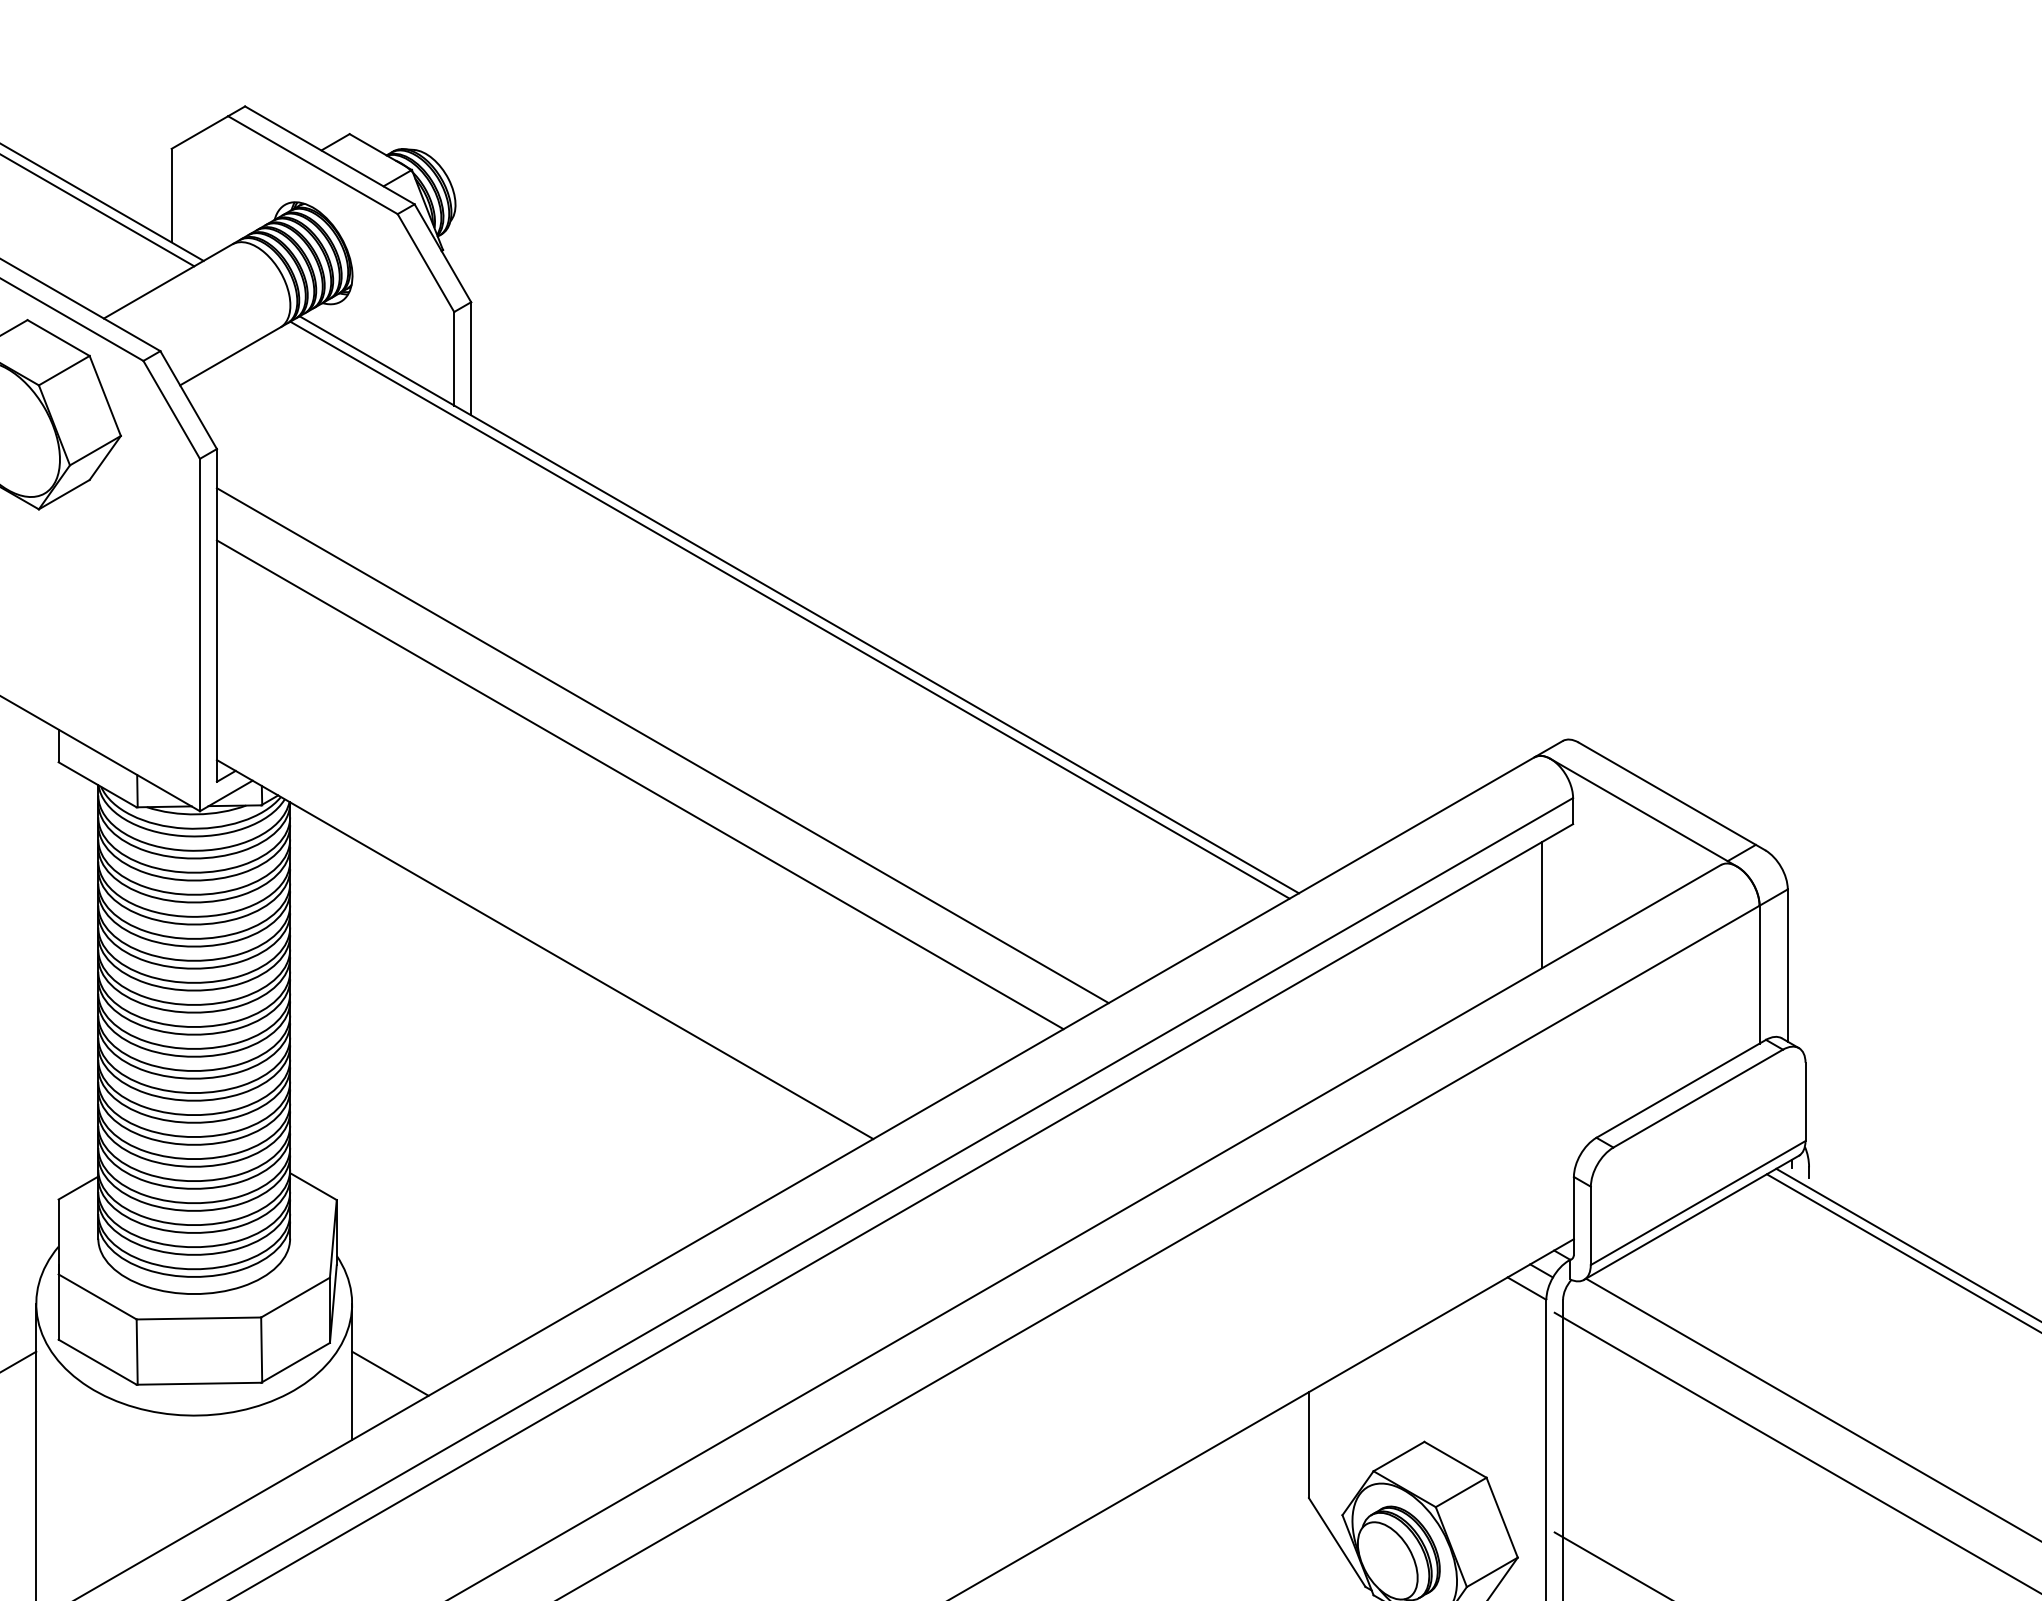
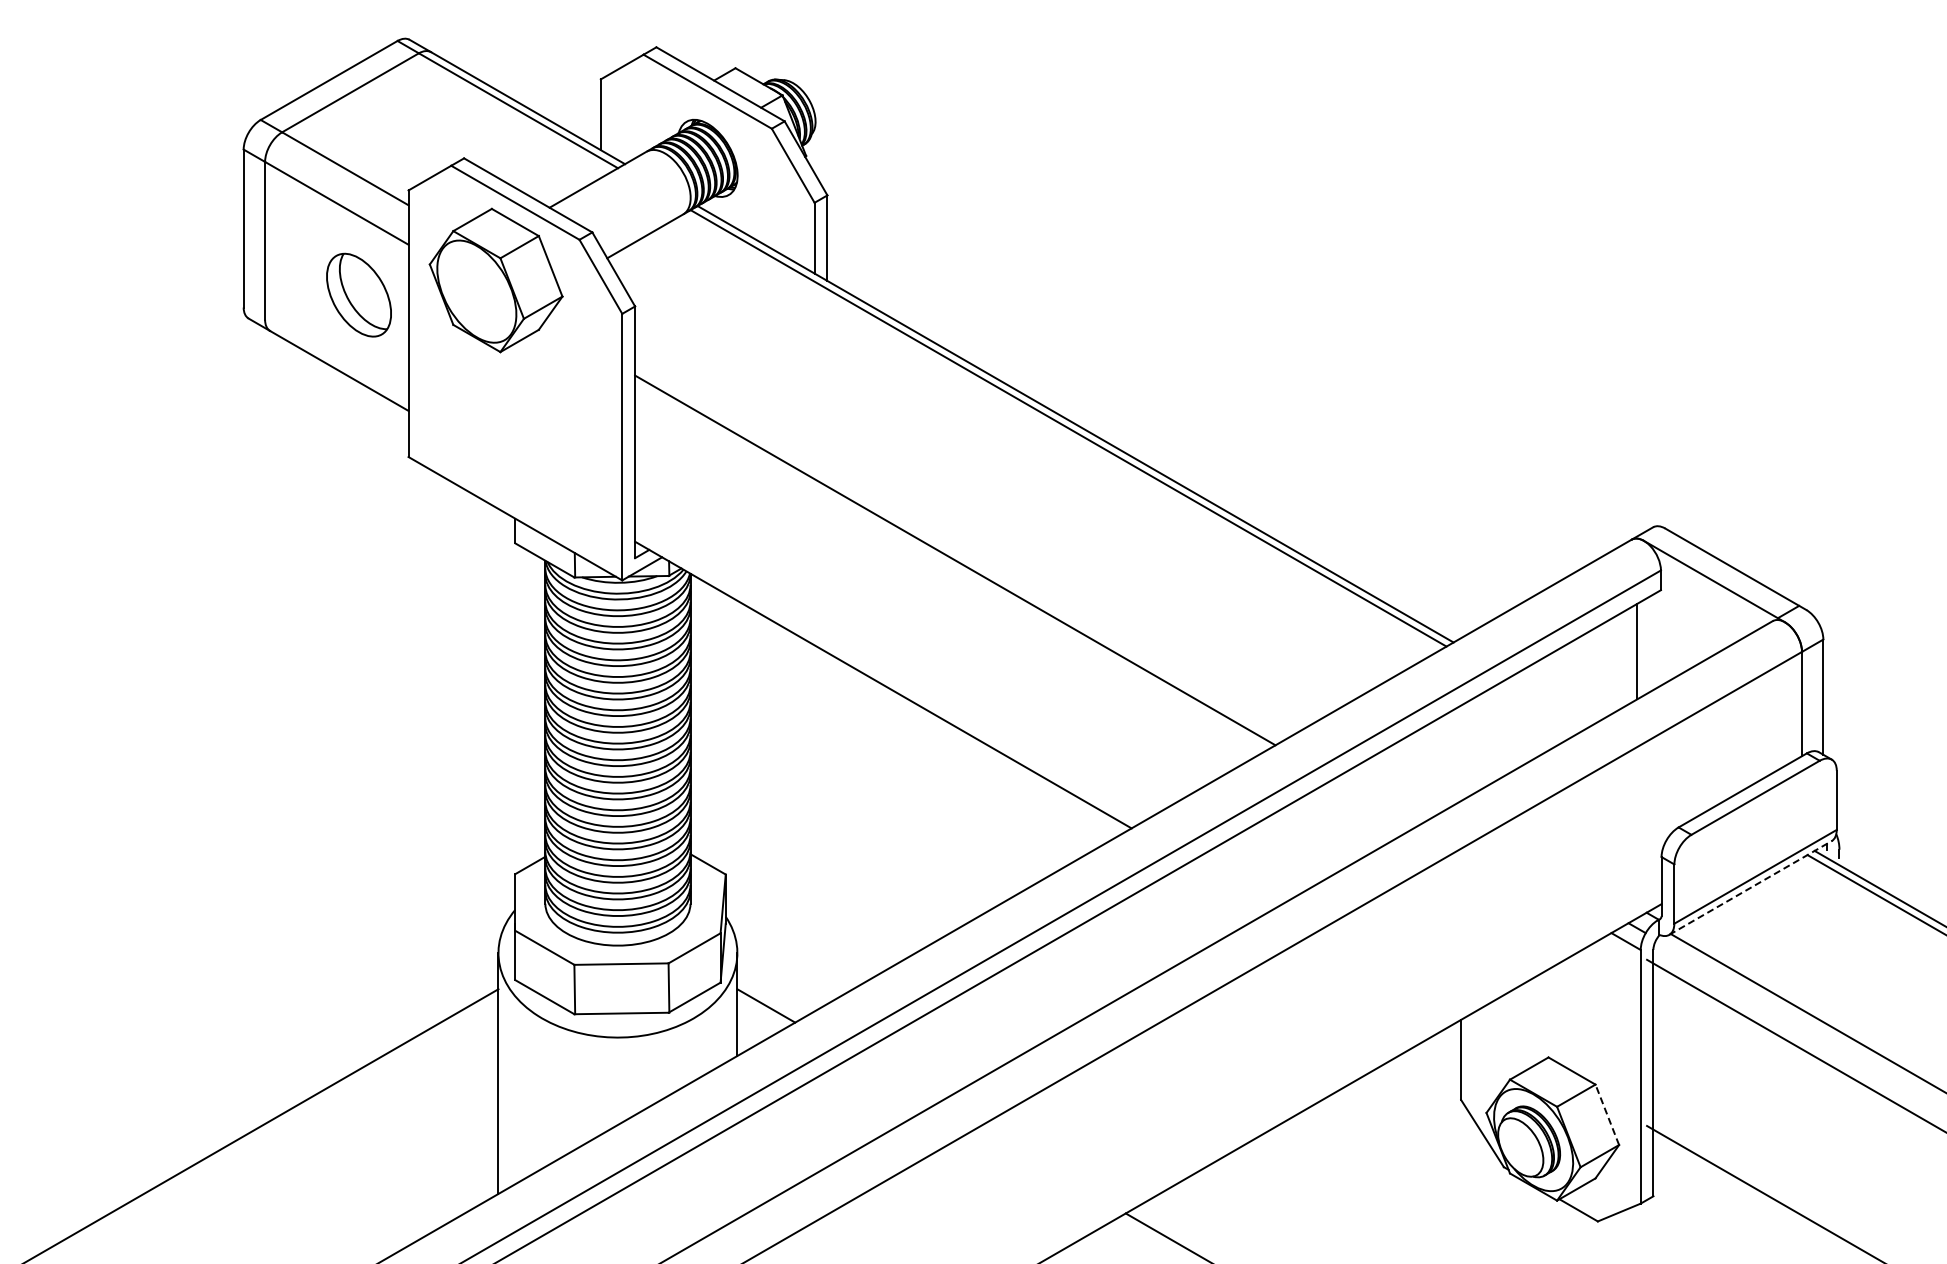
line: (662, 745) -> (972, 530), removed
line: (1692, 1217) -> (1751, 887), solid -> dashed
line: (1502, 1517) -> (1607, 1114), solid -> dashed

